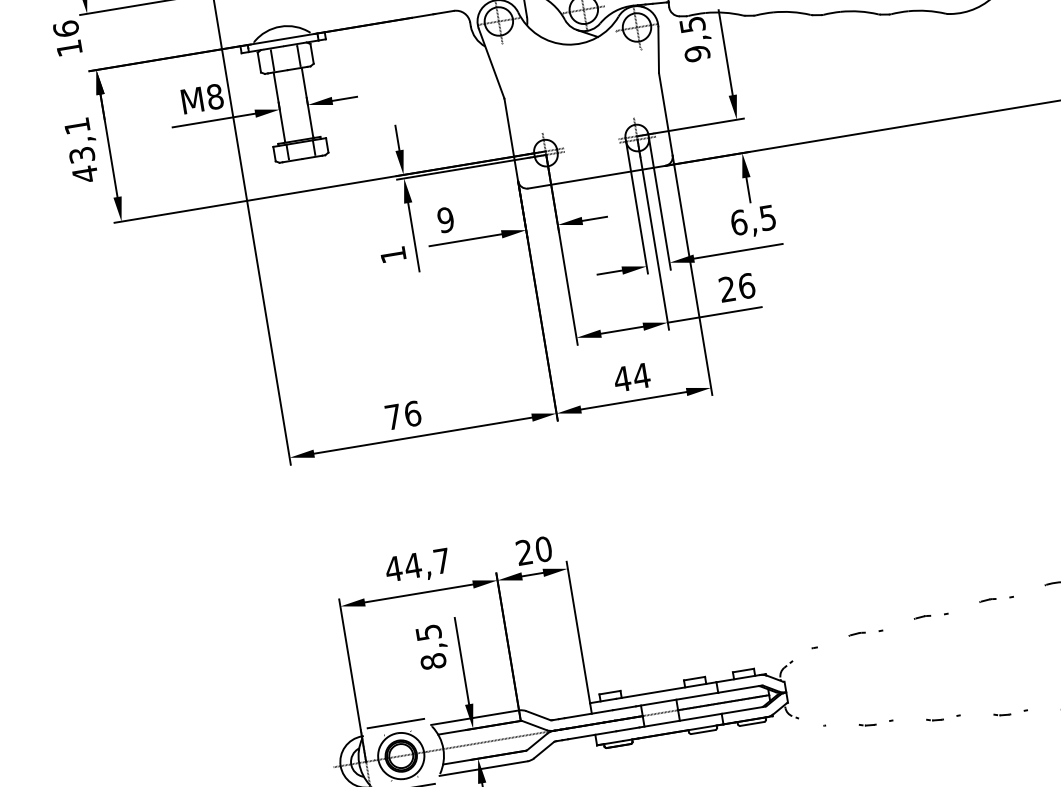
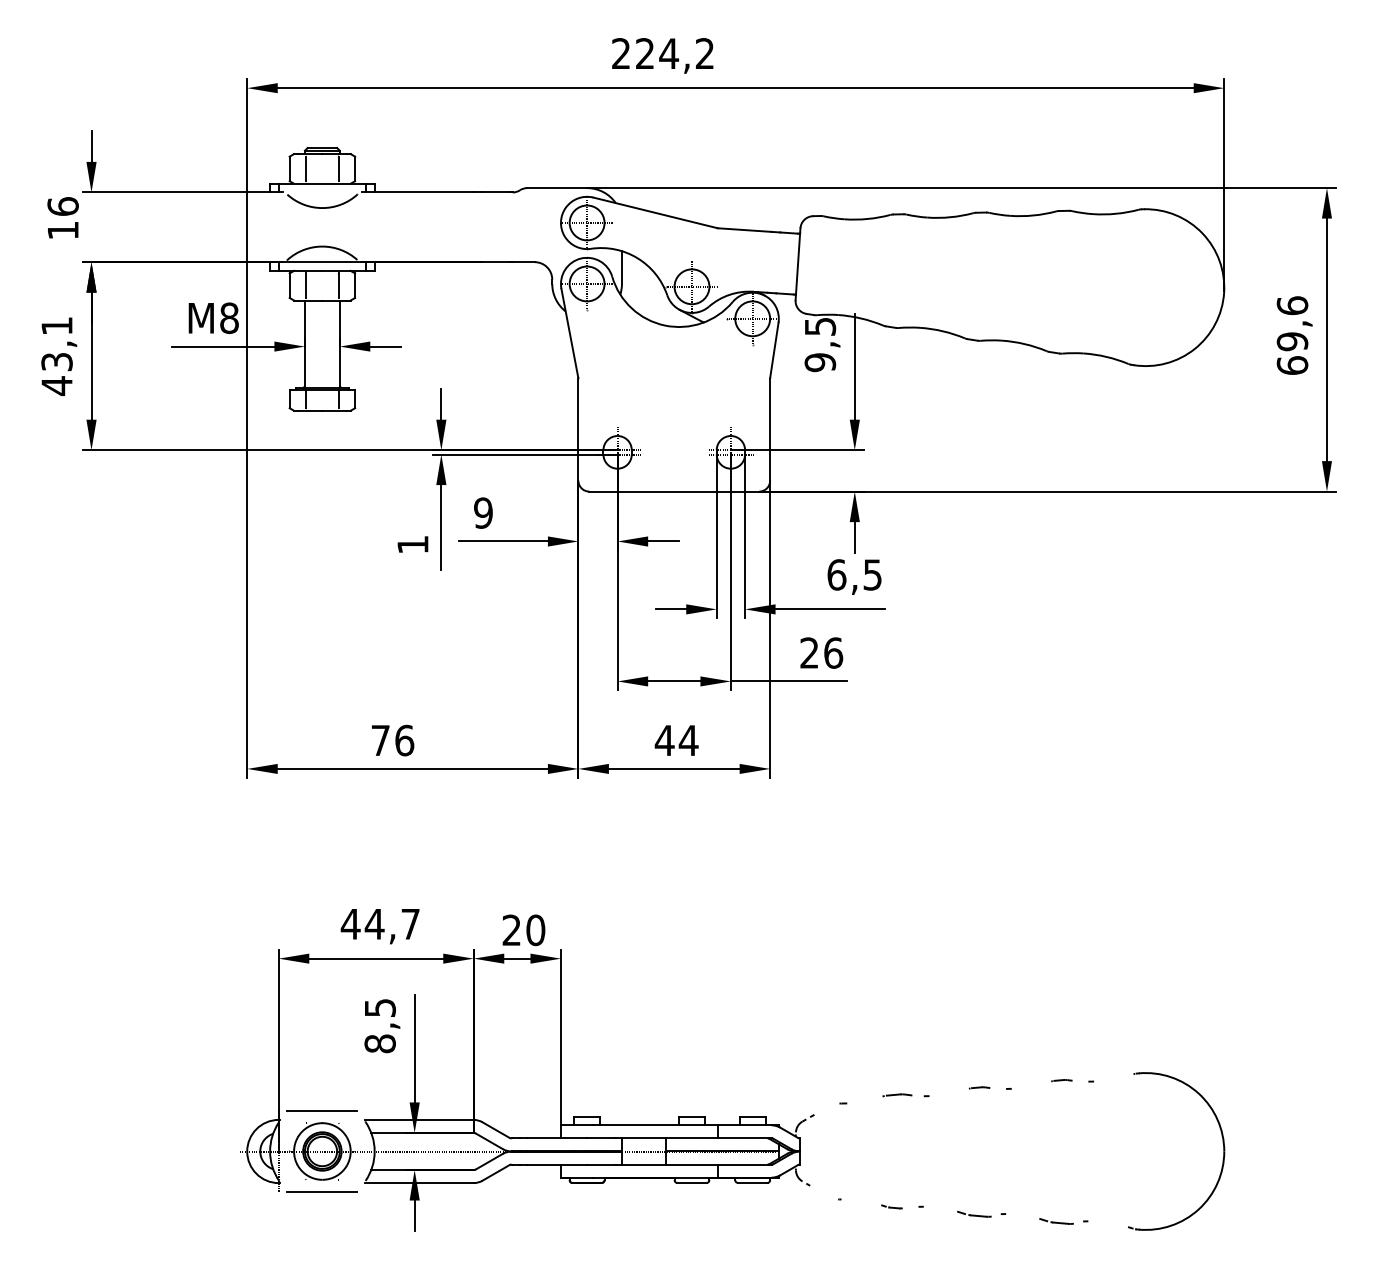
part: (856, 633) -> (896, 1094), size x1.4
part: (1002, 714) -> (1056, 1221), size x1.6
part: (934, 719) -> (973, 1213), size x1.6

